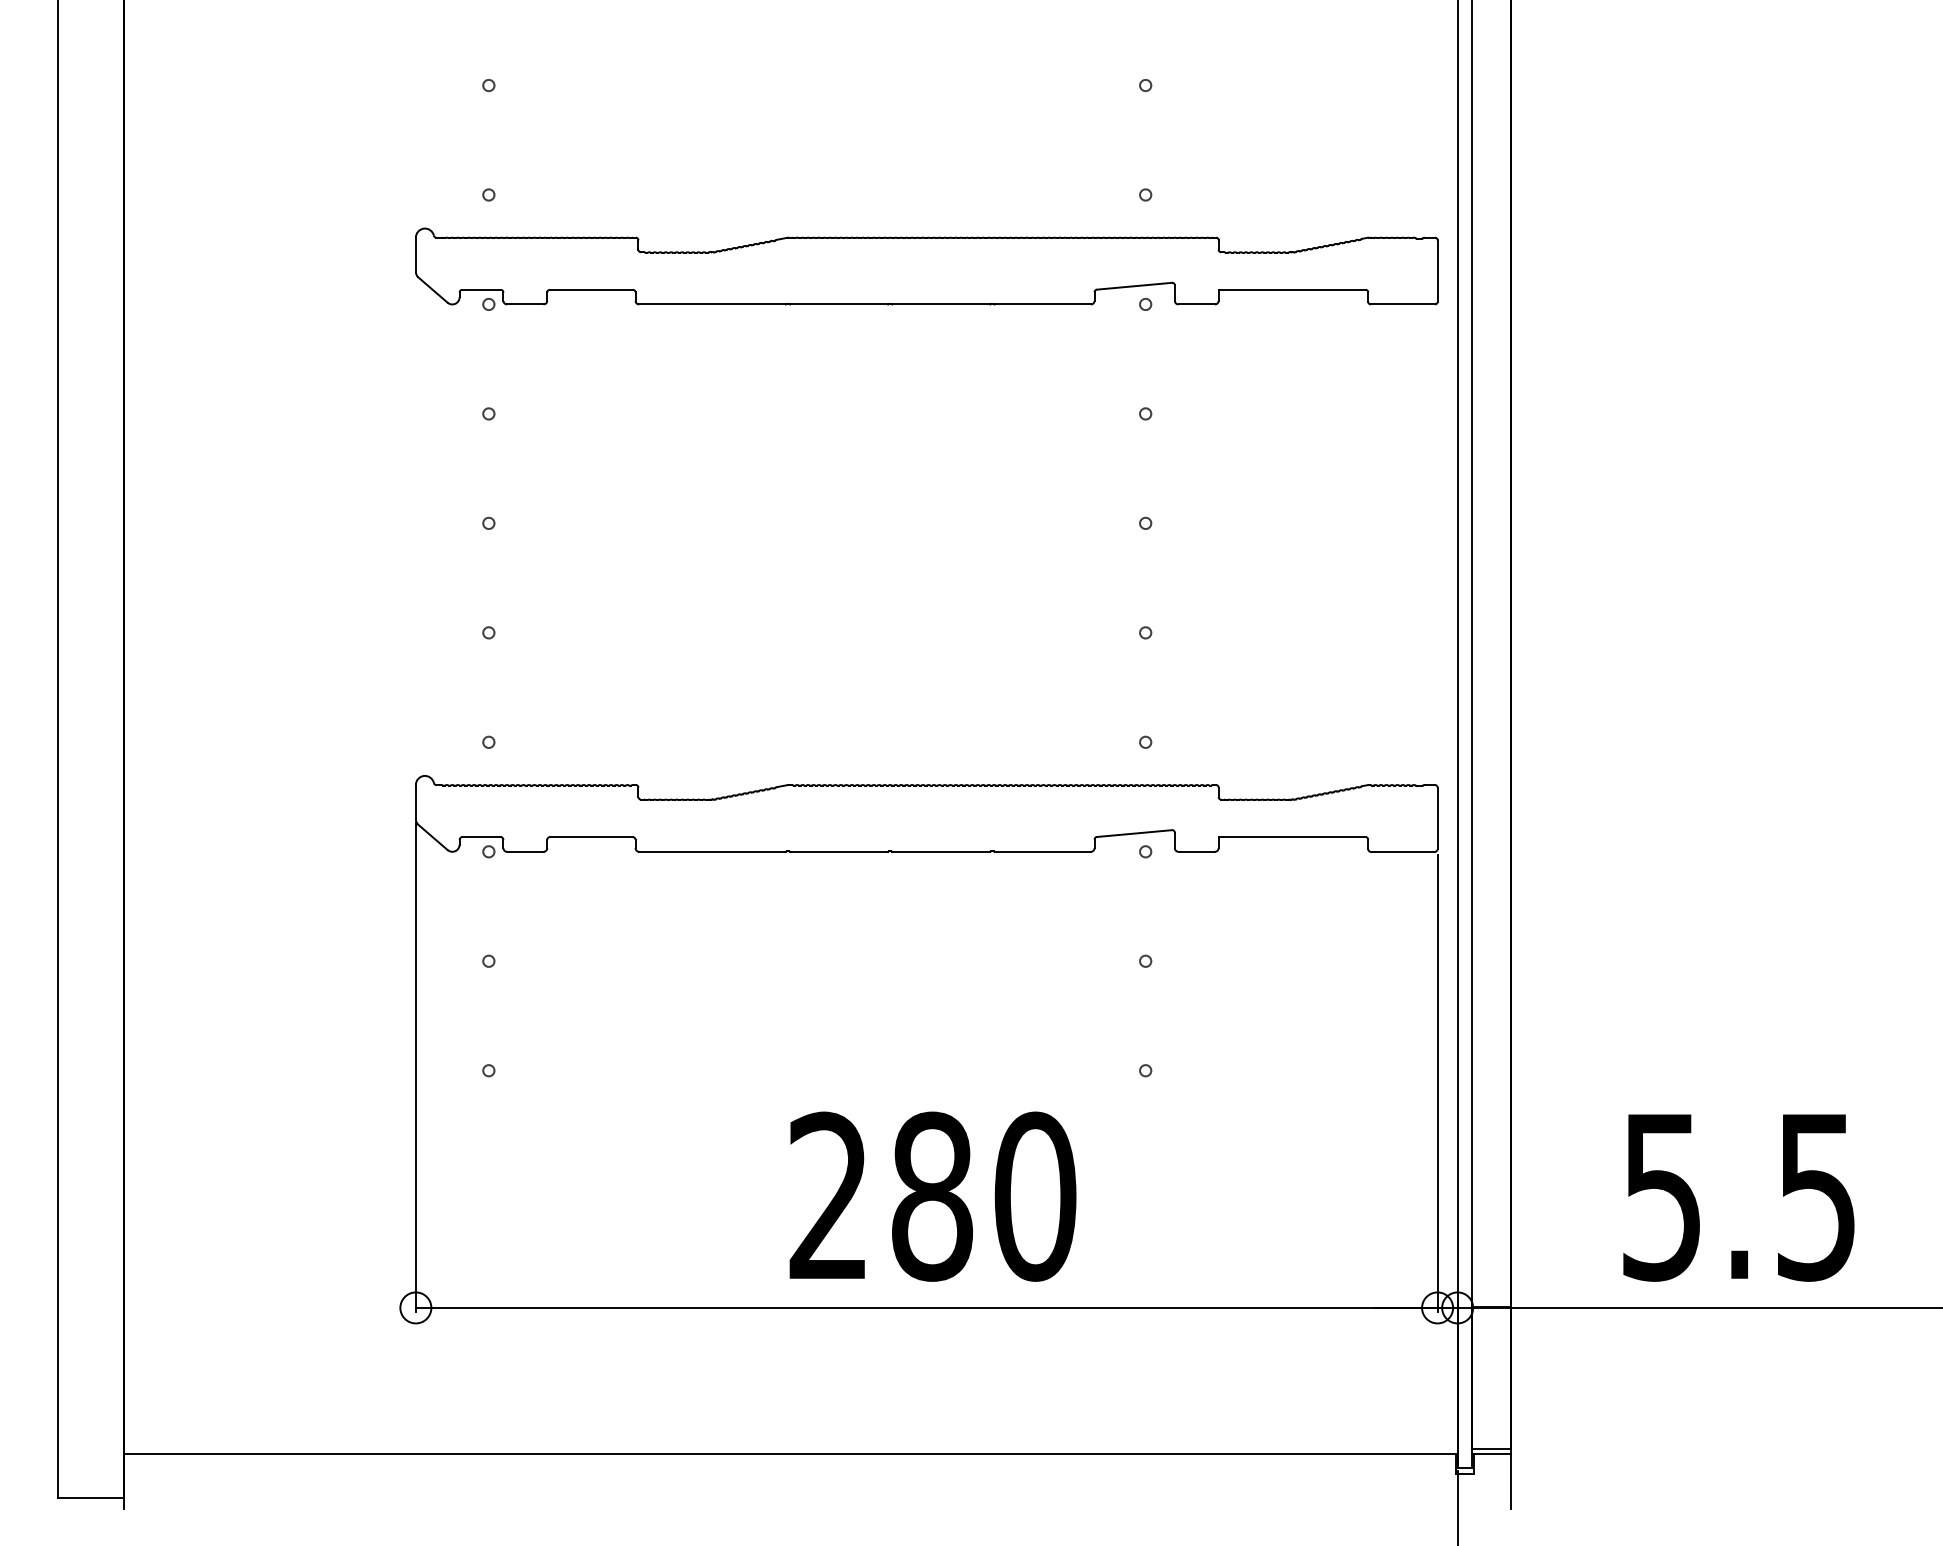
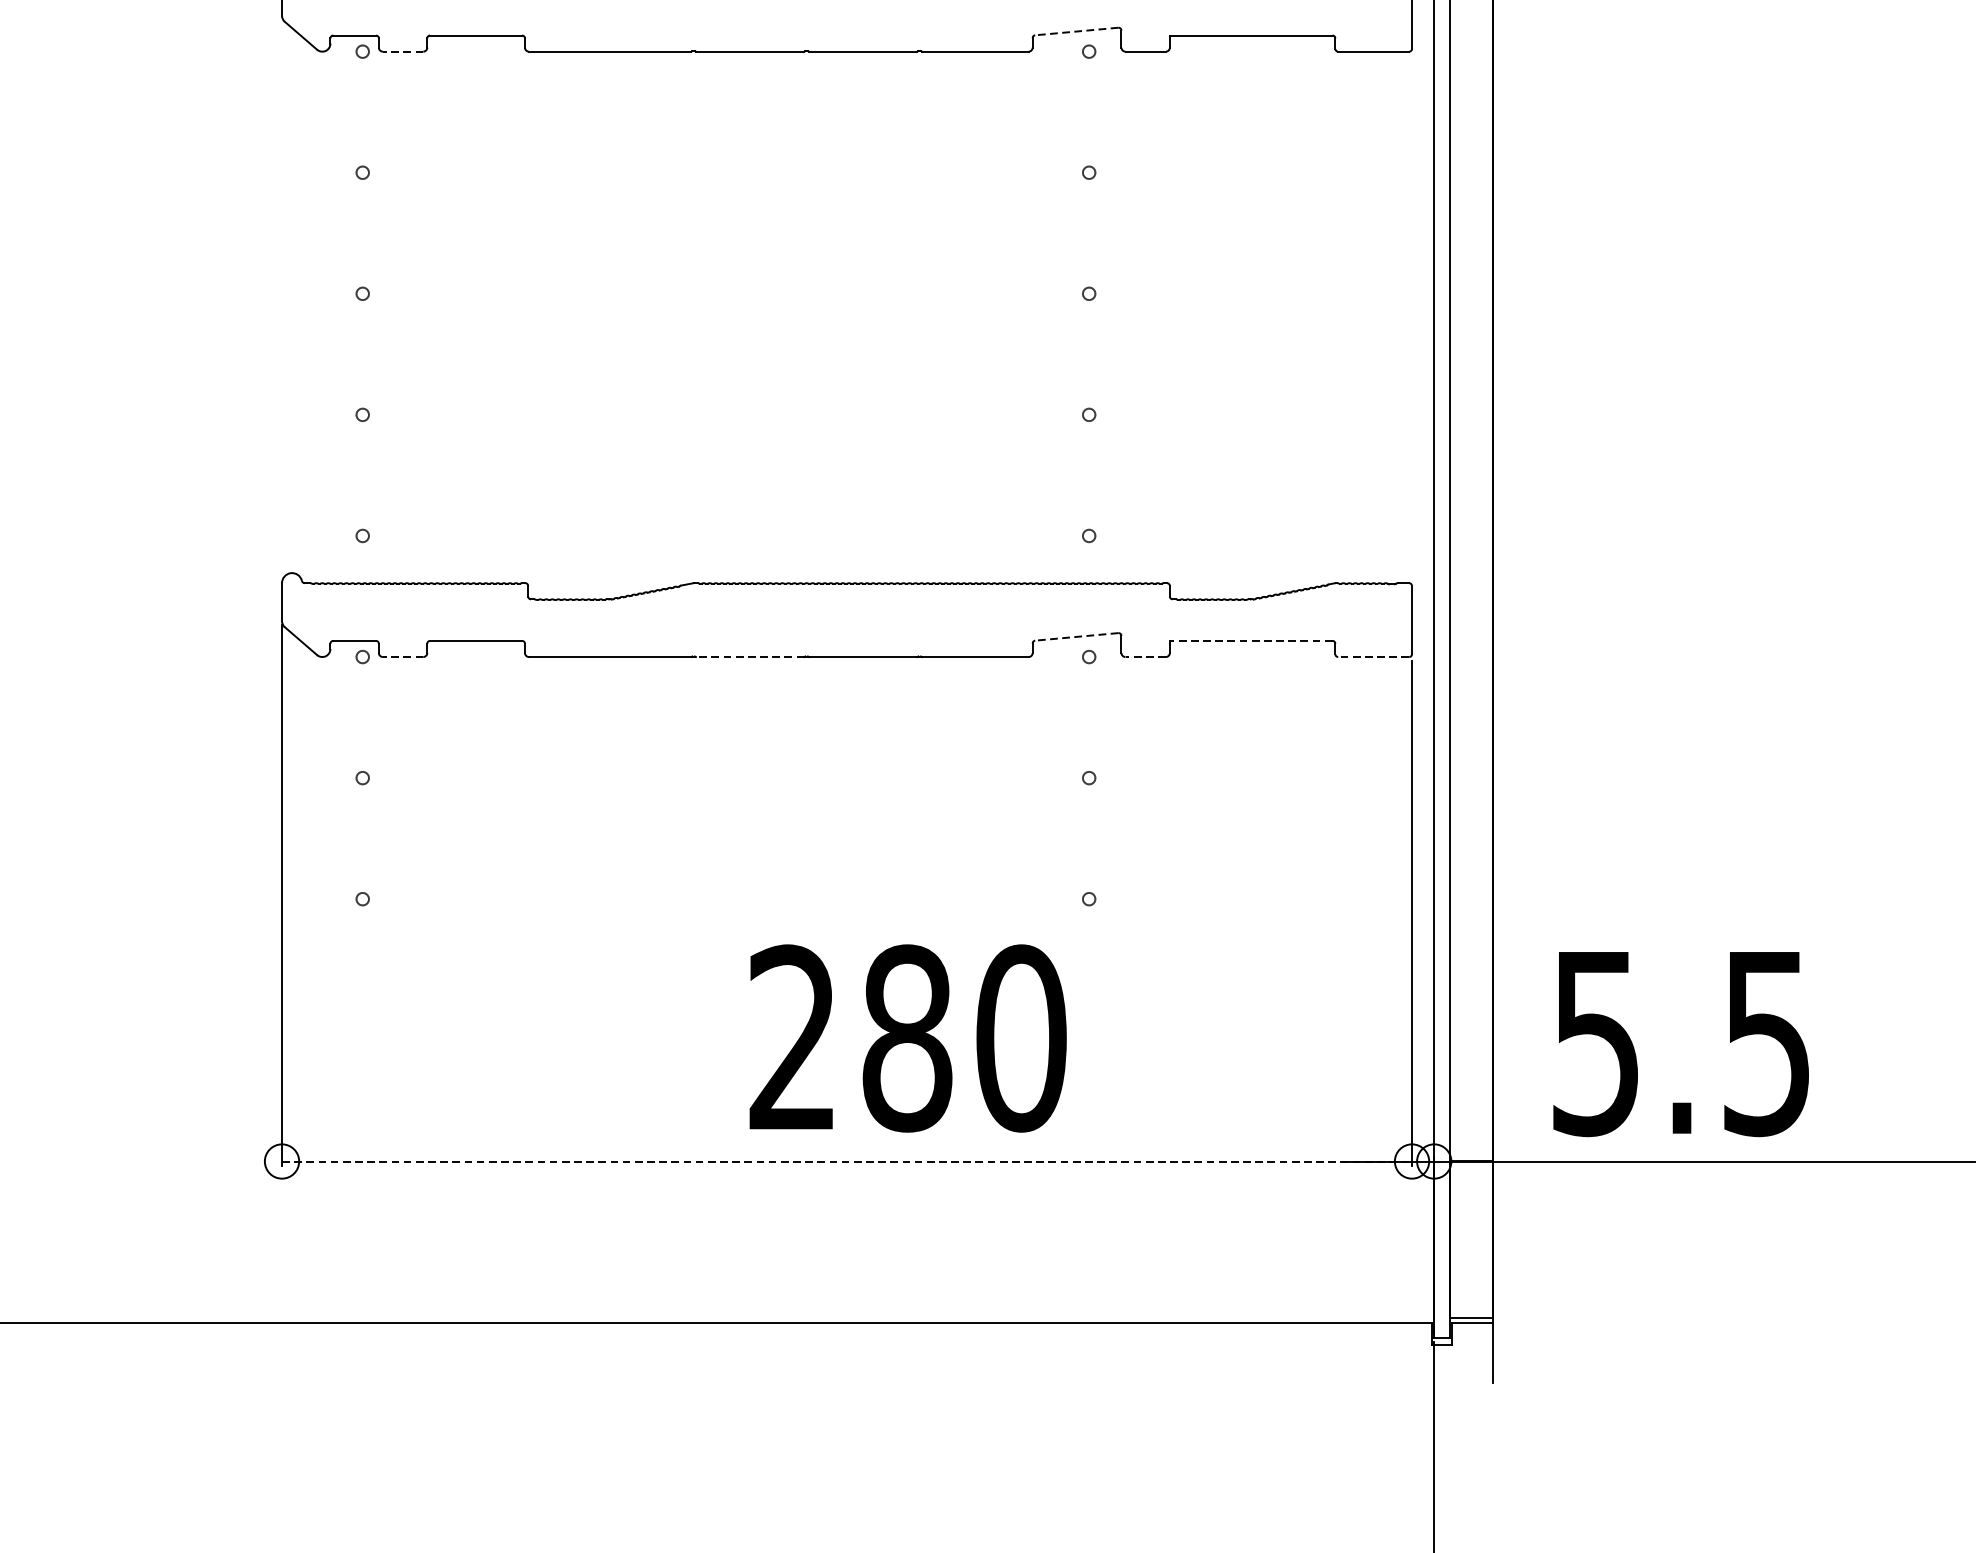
line: (1134, 286) -> (1076, 31), solid -> dashed
line: (524, 304) -> (402, 51), solid -> dashed
line: (1134, 833) -> (1076, 636), solid -> dashed
line: (1292, 837) -> (1251, 641), solid -> dashed
line: (524, 851) -> (402, 656), solid -> dashed
line: (838, 851) -> (749, 656), solid -> dashed
line: (1196, 851) -> (1145, 656), solid -> dashed
line: (1402, 851) -> (1373, 656), solid -> dashed
text: (932, 1196) -> (907, 1038), moved
text: (1738, 1197) -> (1680, 1043), moved
line: (926, 1307) -> (846, 1161), solid -> dashed

